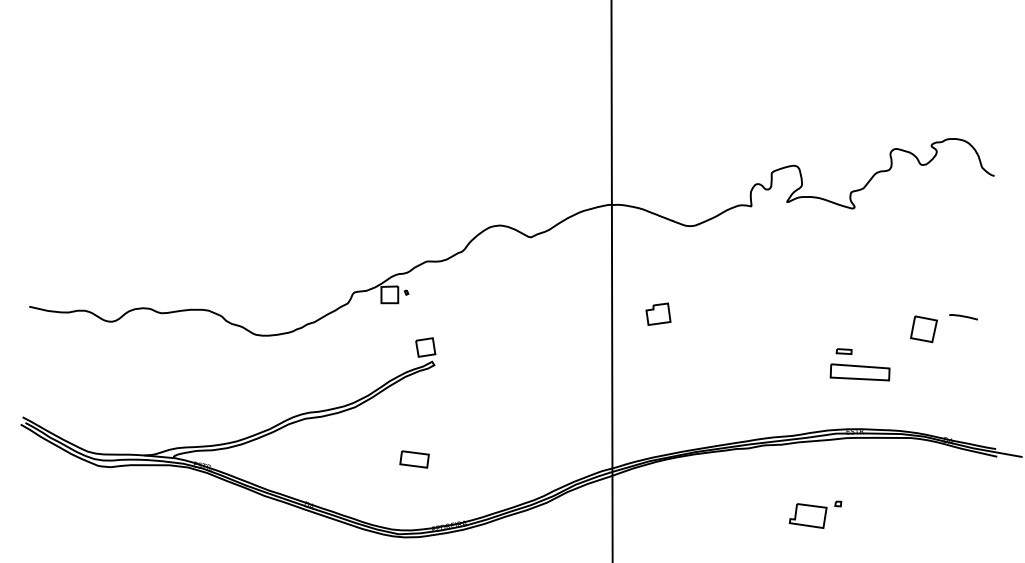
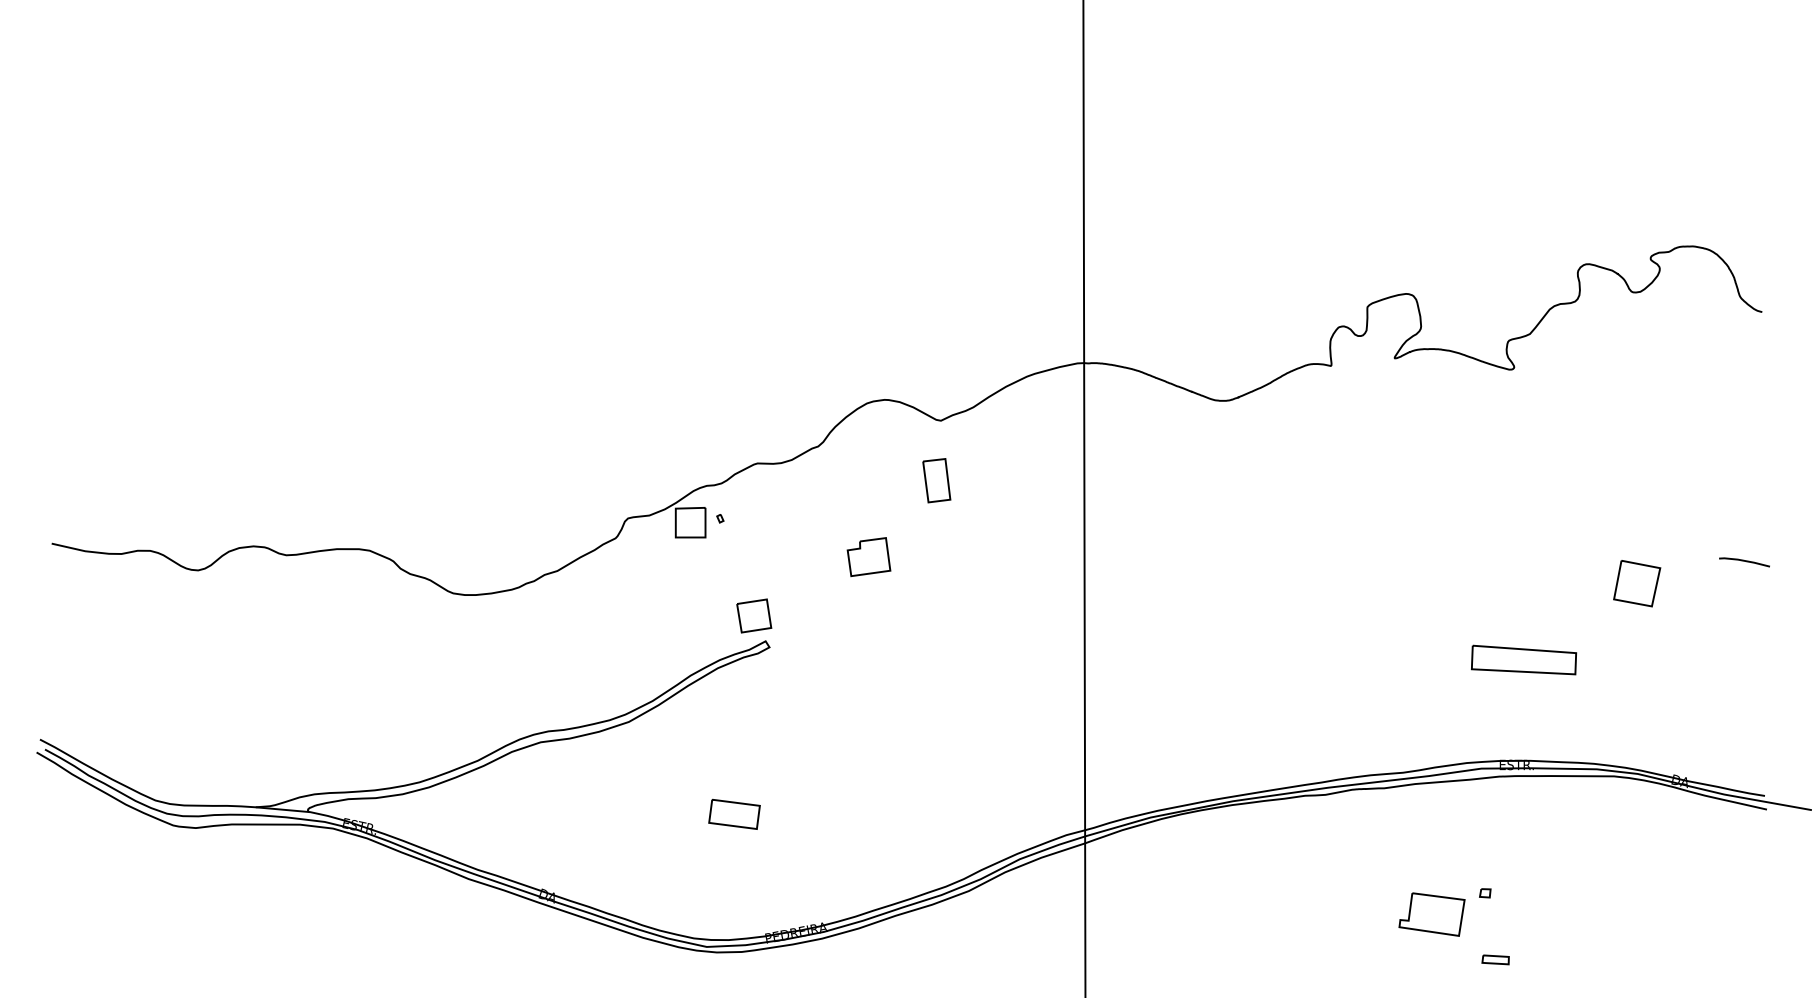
part: (528, 271) -> (936, 481), added
part: (658, 313) -> (869, 555), moved
line: (963, 317) -> (1744, 562), moved
part: (843, 351) -> (1494, 959), moved

